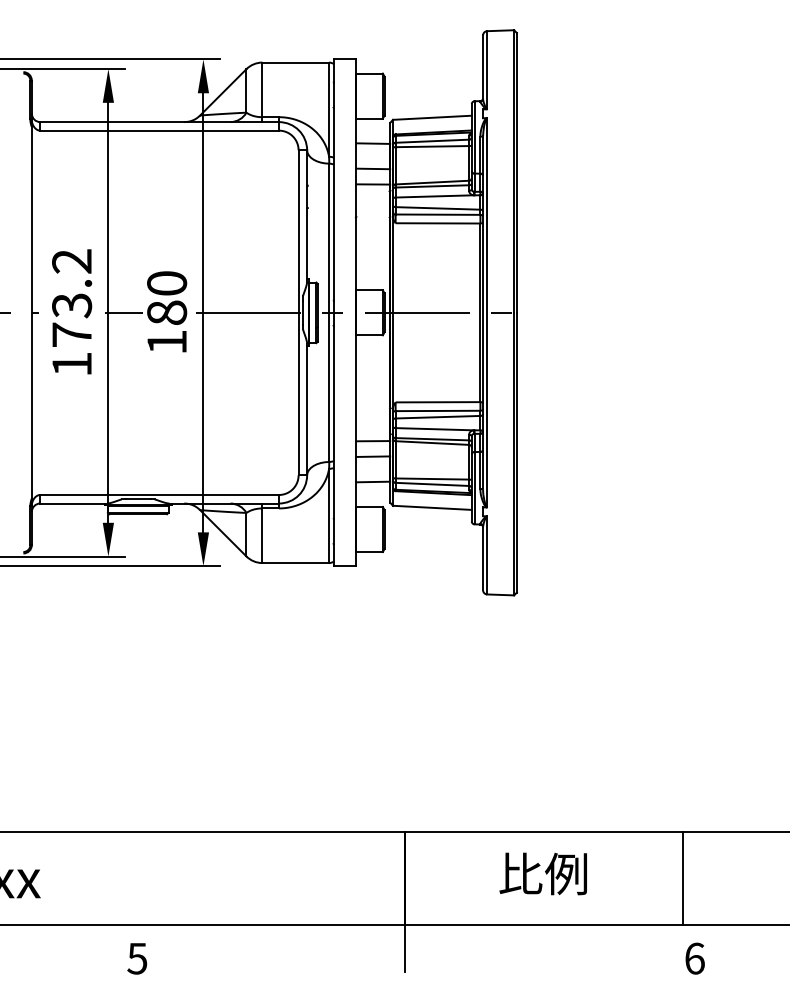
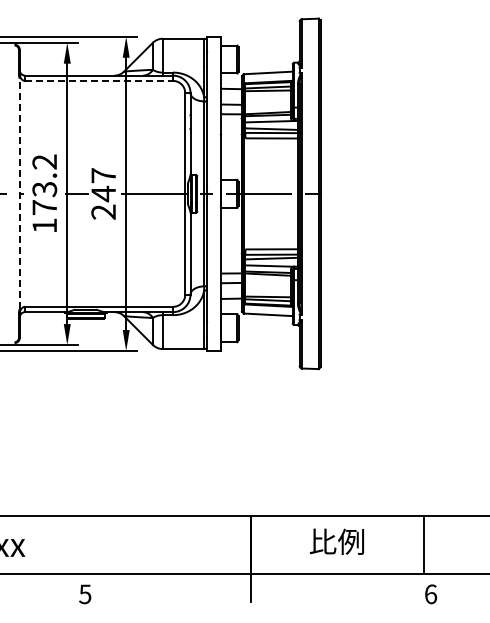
line: (160, 129) -> (99, 80), solid -> dashed
line: (31, 312) -> (19, 193), solid -> dashed
text: (166, 312) -> (103, 193), 180 -> 247

